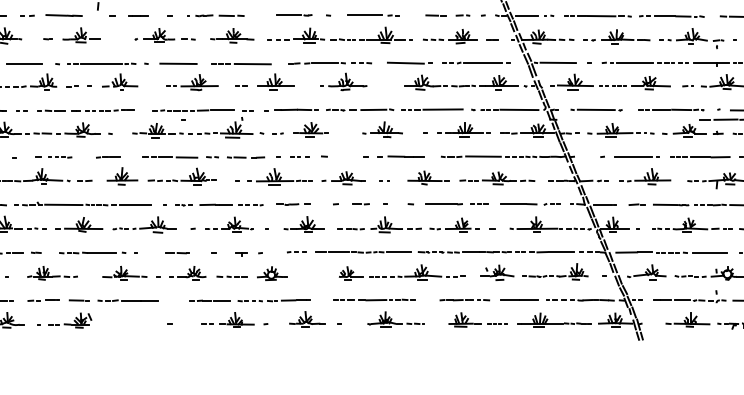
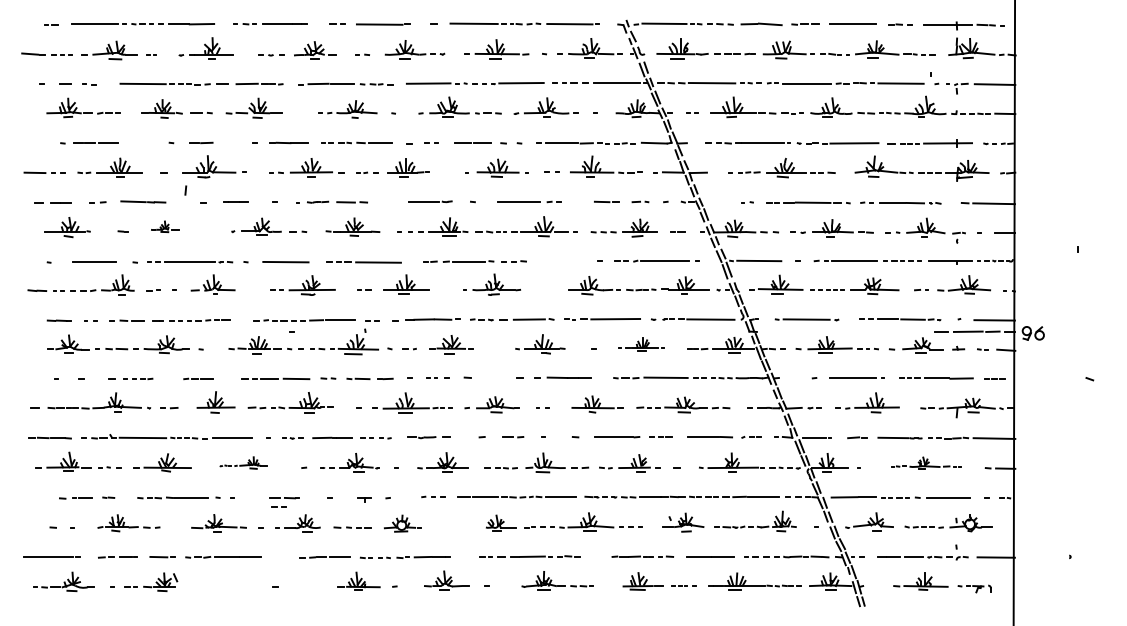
line: (527, 15) -> (720, 202), removed
part: (81, 35) -> (165, 226), size x0.6
line: (405, 62) -> (568, 260), removed
part: (463, 129) -> (641, 344), size x0.7
part: (144, 224) -> (243, 462), size x0.6
part: (692, 225) -> (926, 463), size x0.7
line: (206, 324) -> (277, 506), moved

